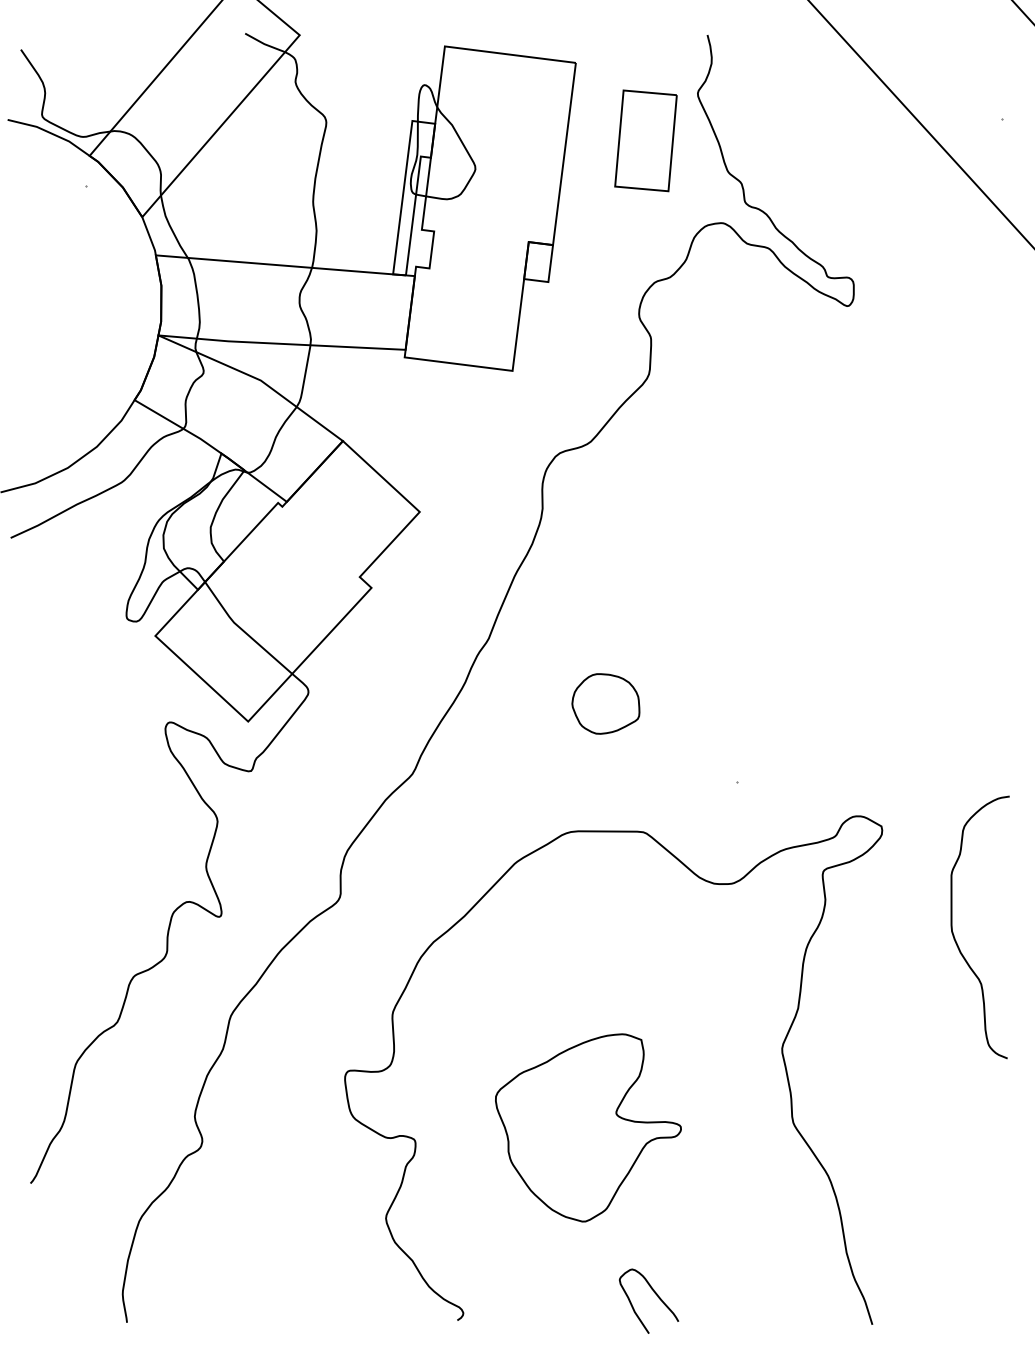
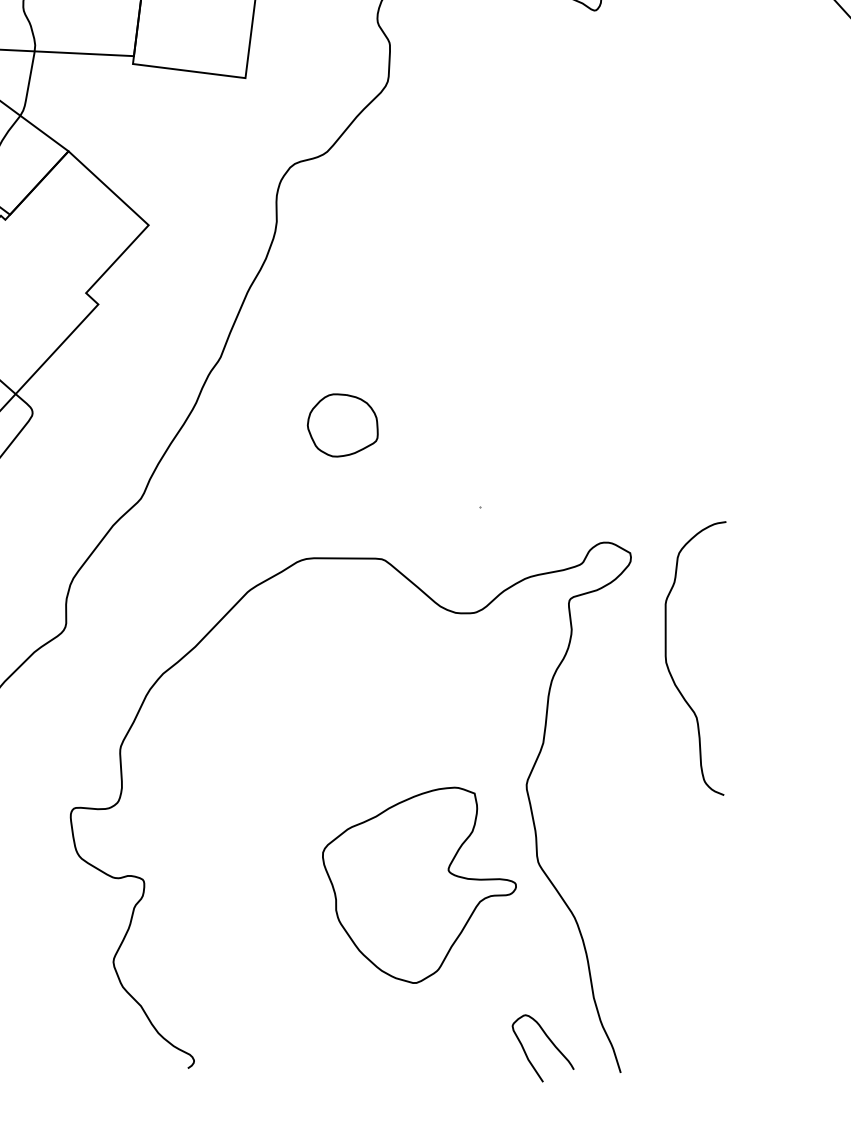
curve: (954, 935) -> (668, 666), moved
part: (588, 1127) -> (419, 884), moved
curve: (655, 1294) -> (549, 1041), moved

